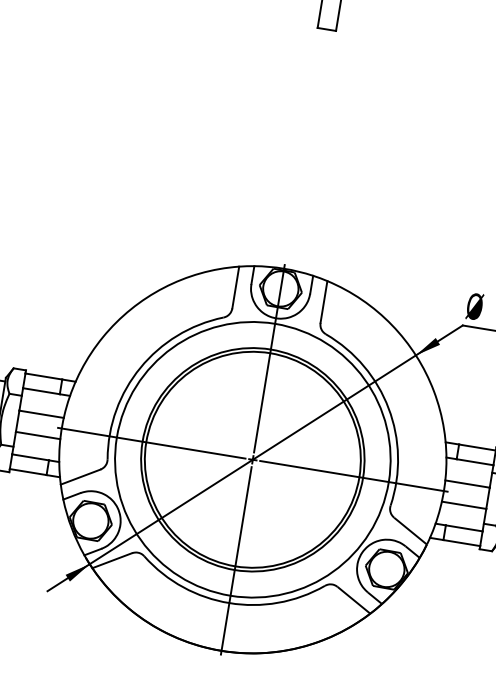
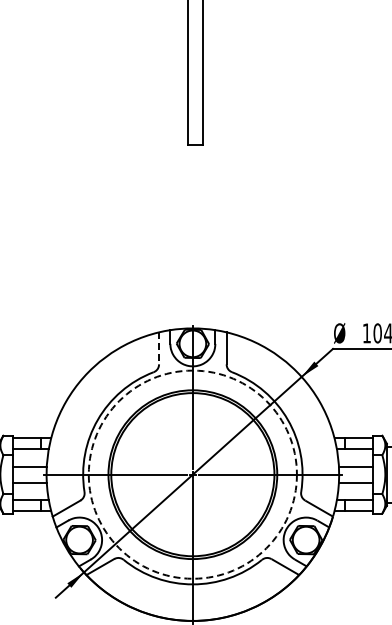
line: (236, 287) -> (159, 348), solid -> dashed
circle: (252, 459) -> (192, 474), solid -> dashed

